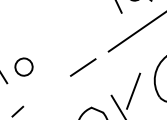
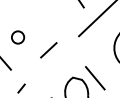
circle: (24, 67) -> (18, 37), moved
line: (82, 67) -> (48, 50), moved
line: (133, 91) -> (100, 61), removed

